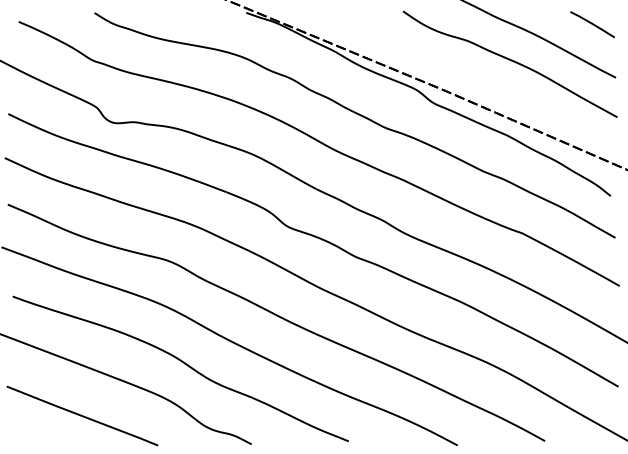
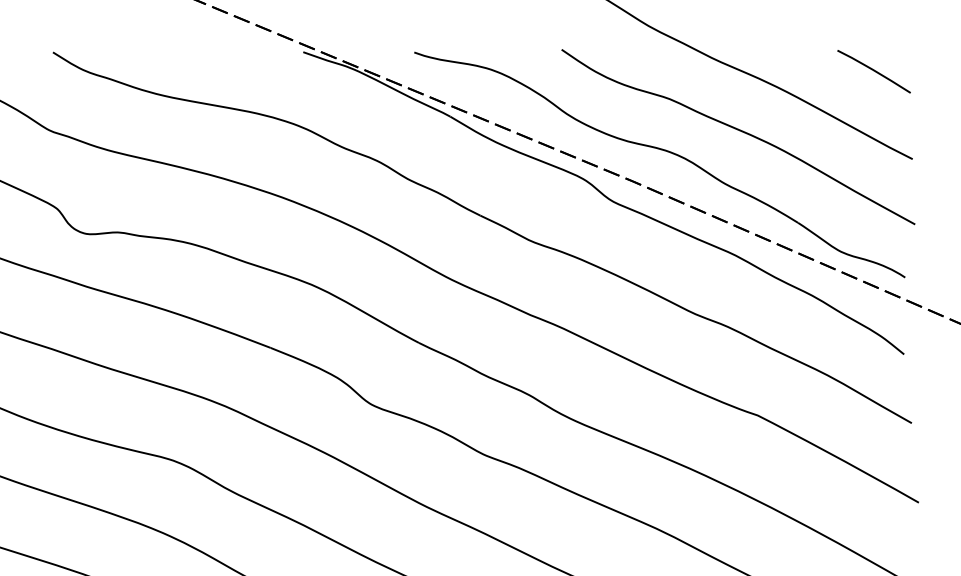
part: (465, 73) -> (664, 152), added

